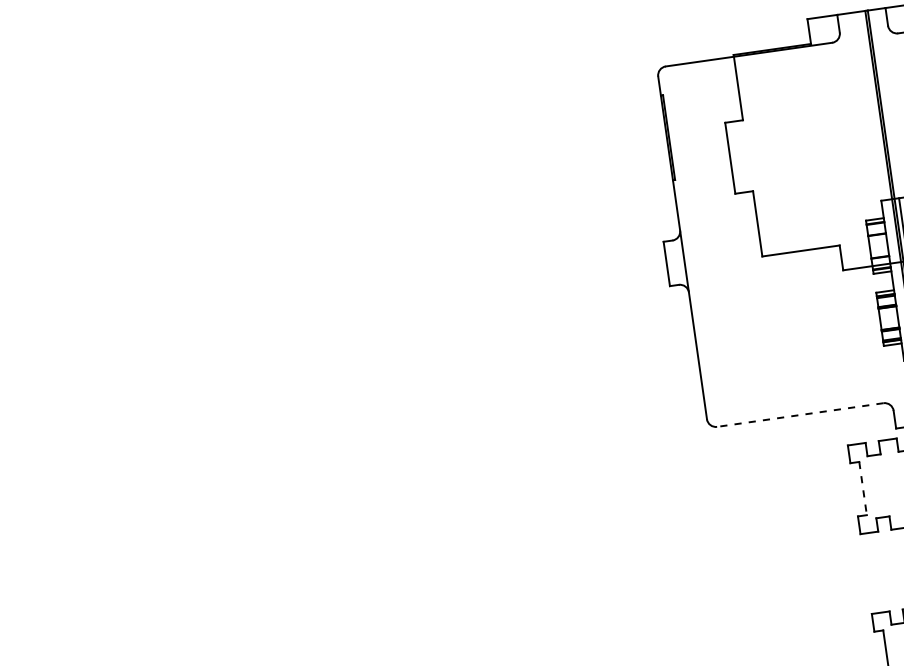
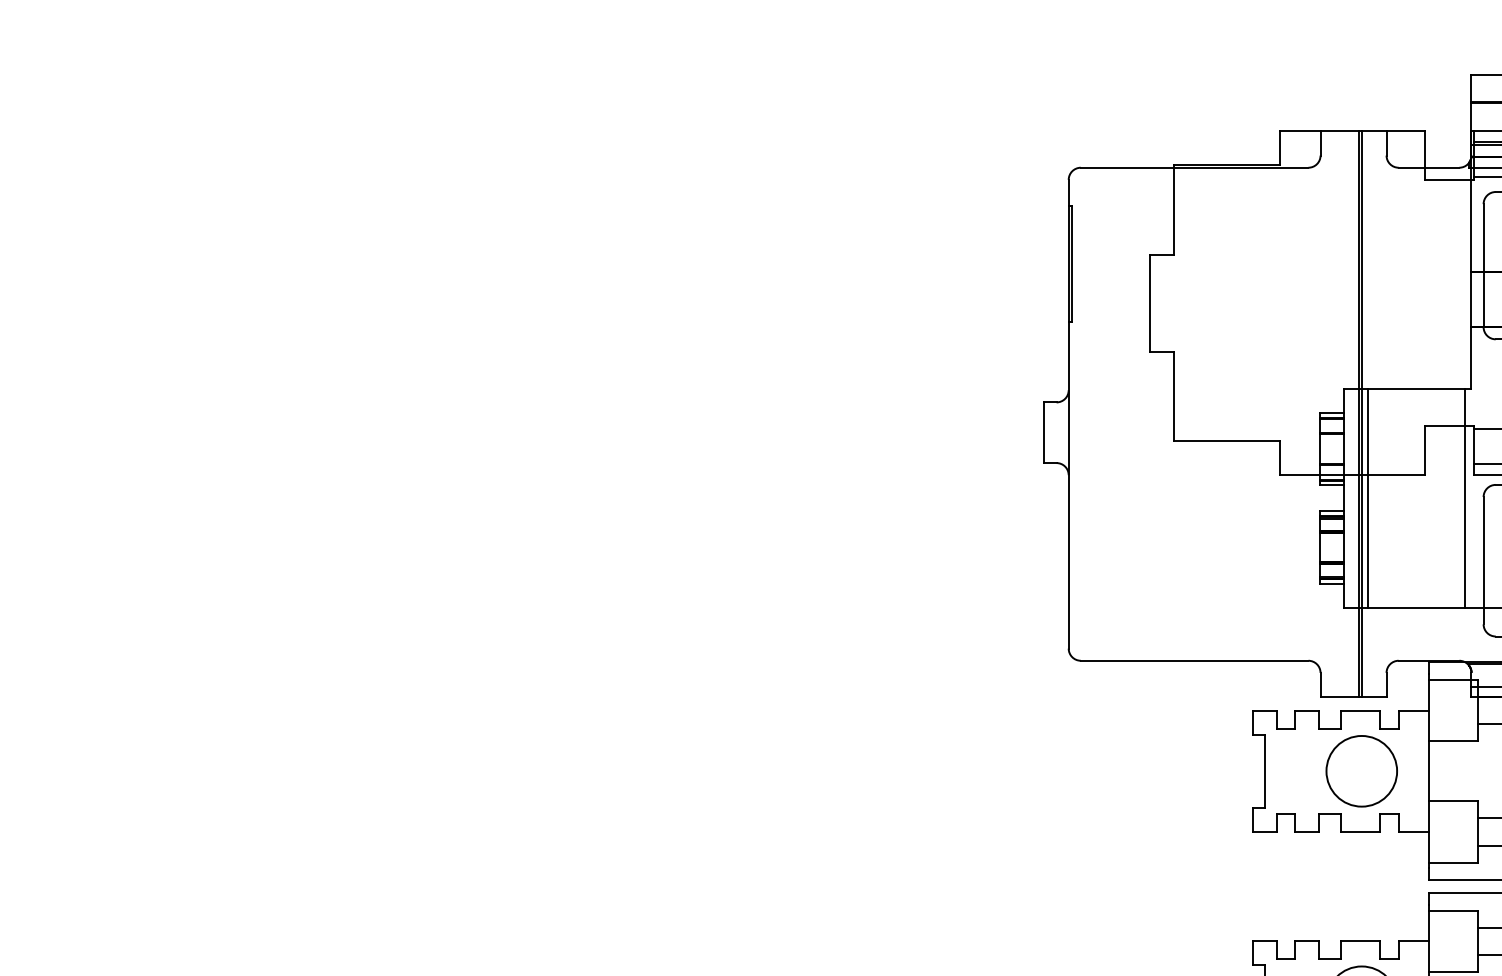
line: (800, 414) -> (1194, 660), dashed -> solid
line: (862, 488) -> (1264, 771), dashed -> solid

